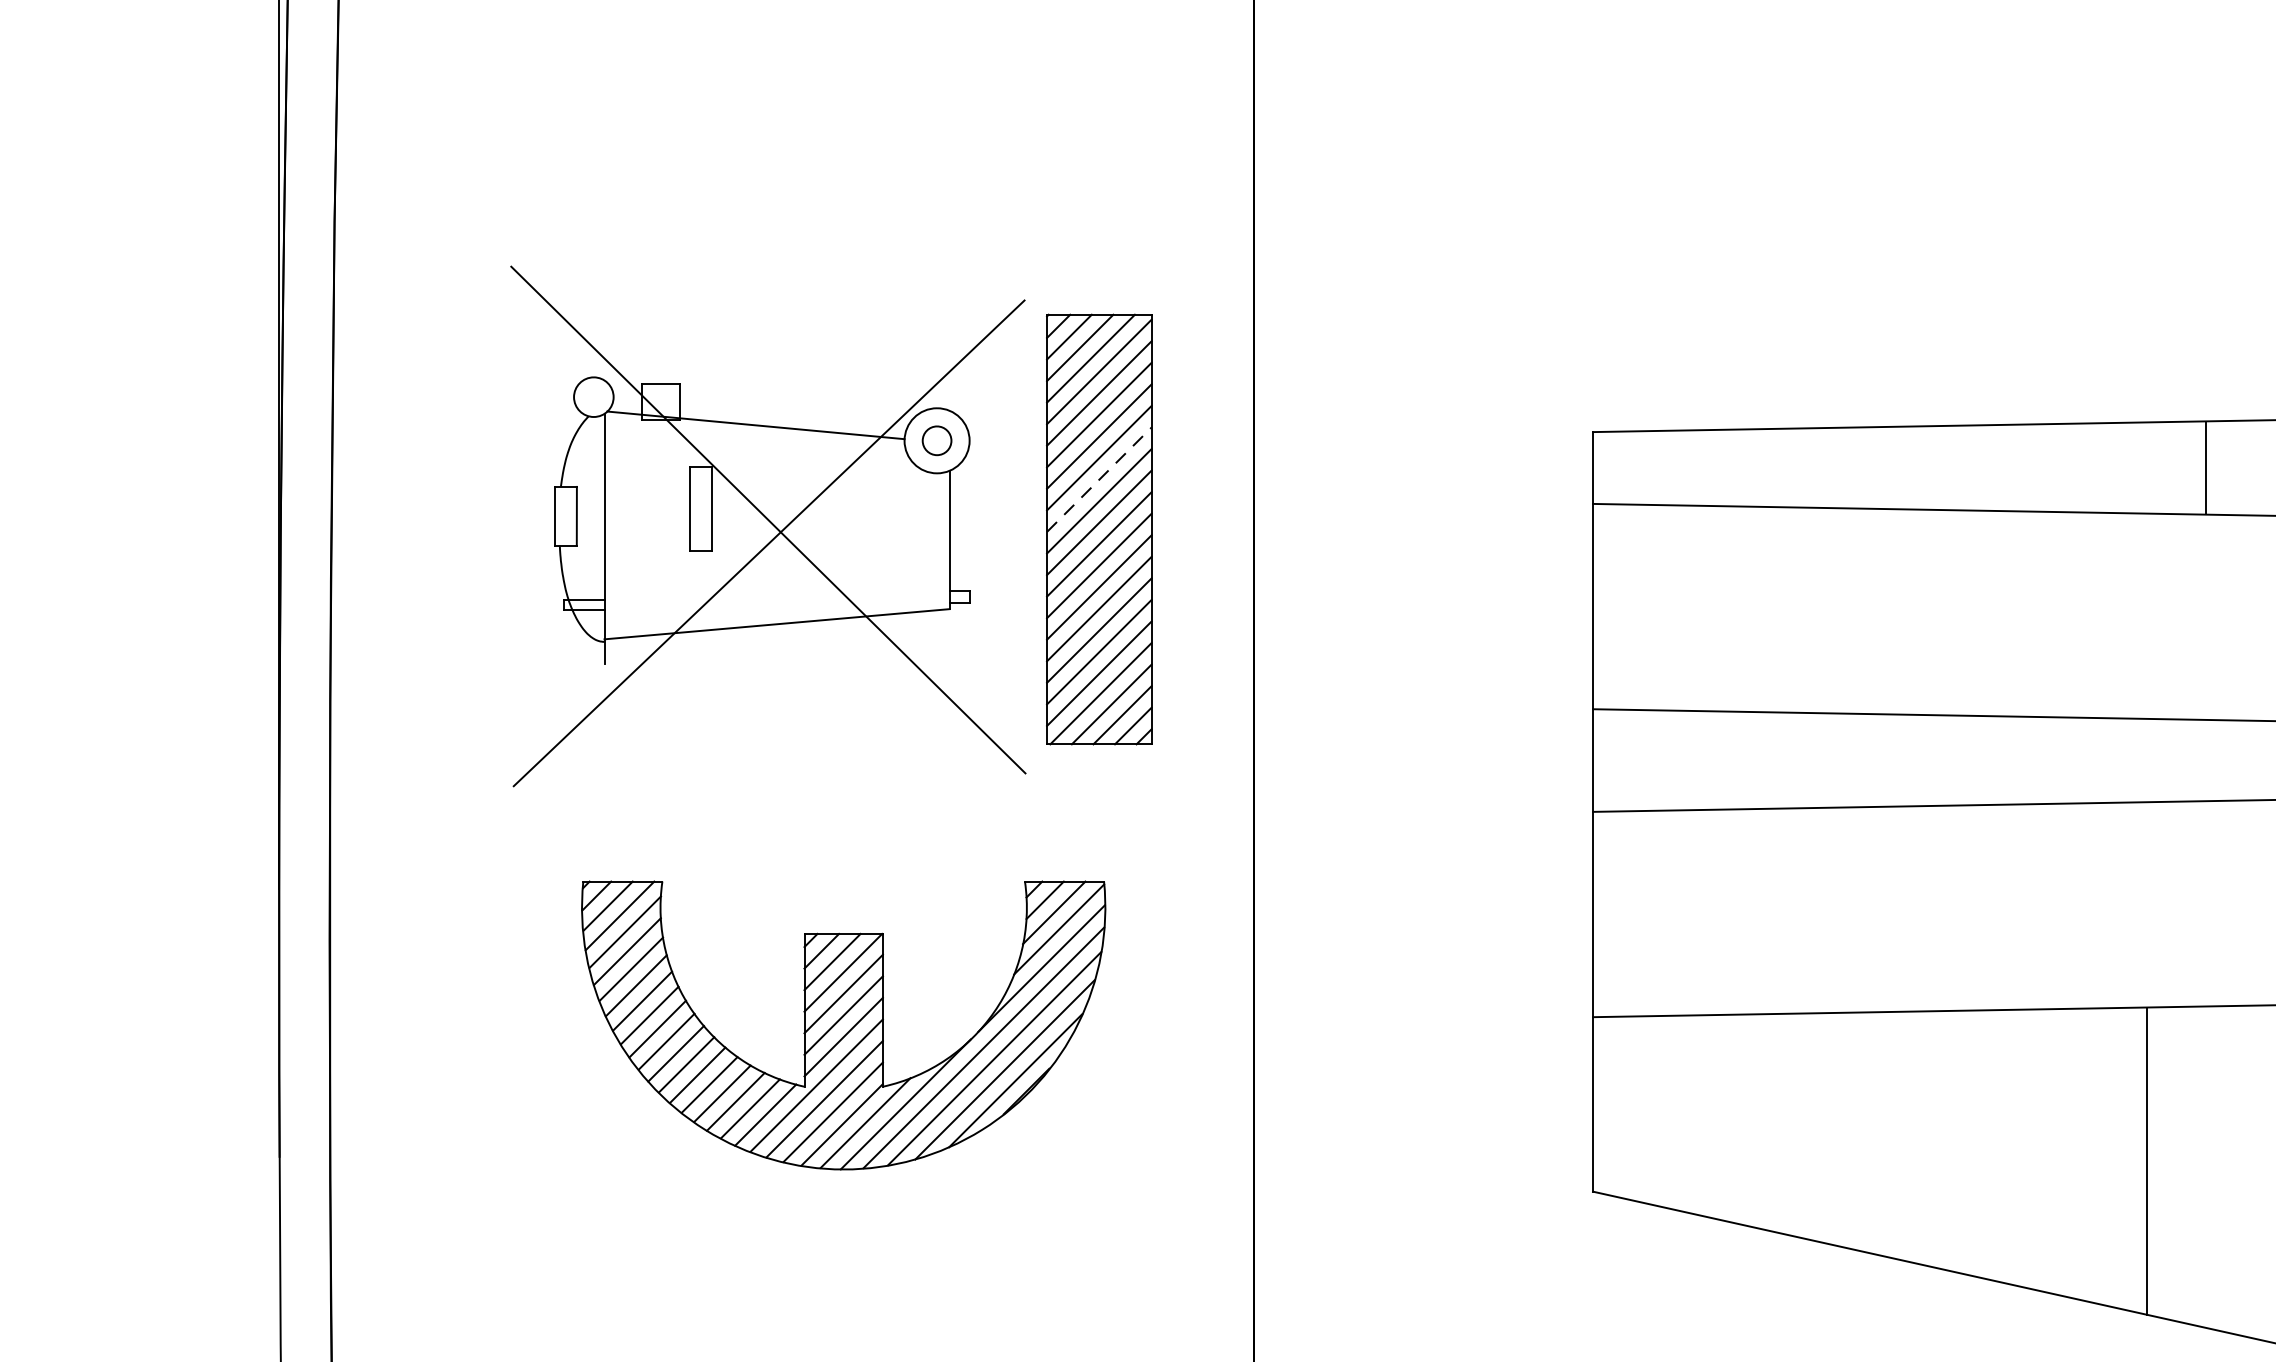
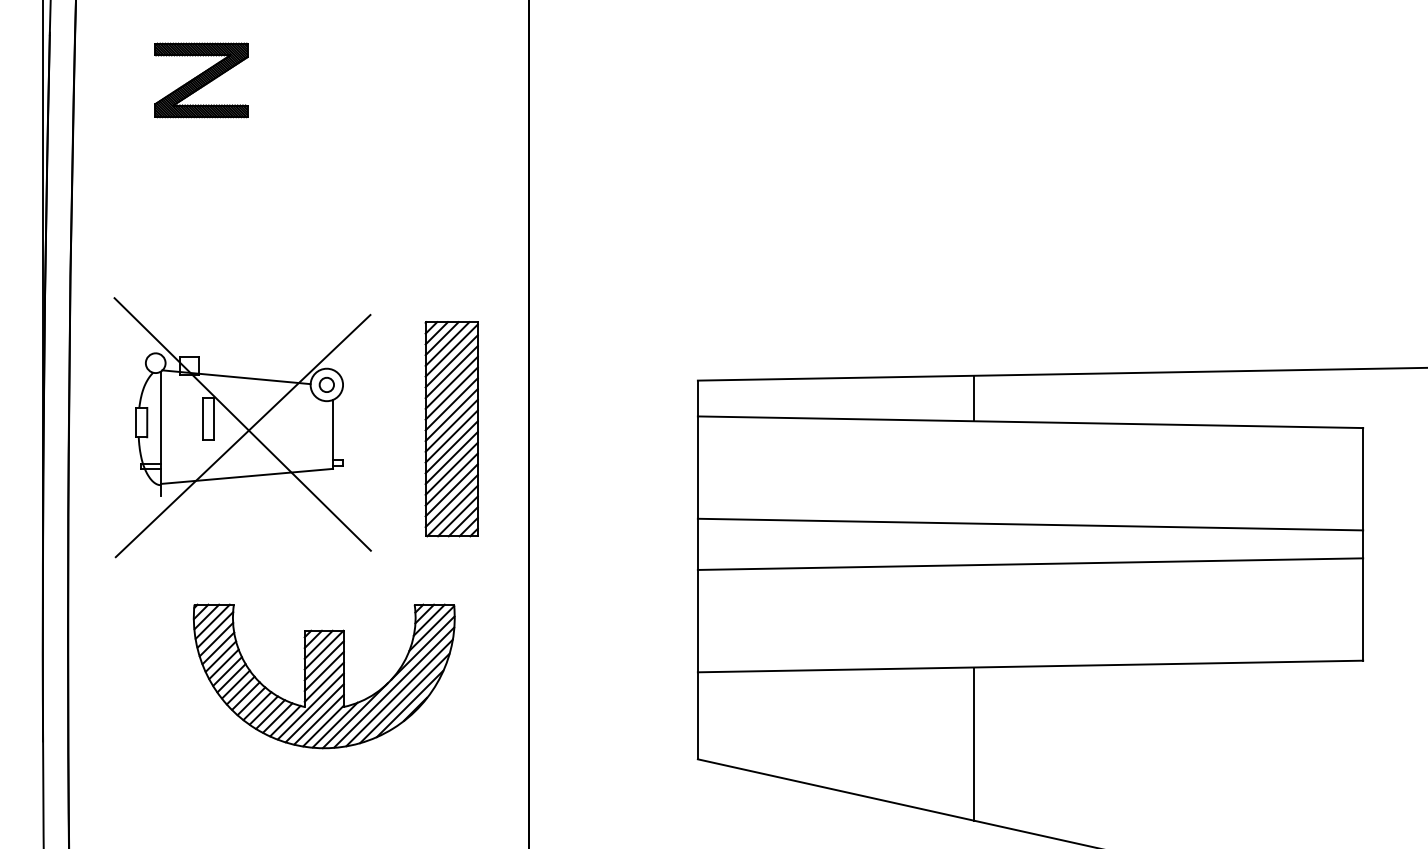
line: (2206, 467) -> (974, 398), moved
line: (1098, 479) -> (451, 404), dashed -> solid
part: (767, 526) -> (242, 427), moved

